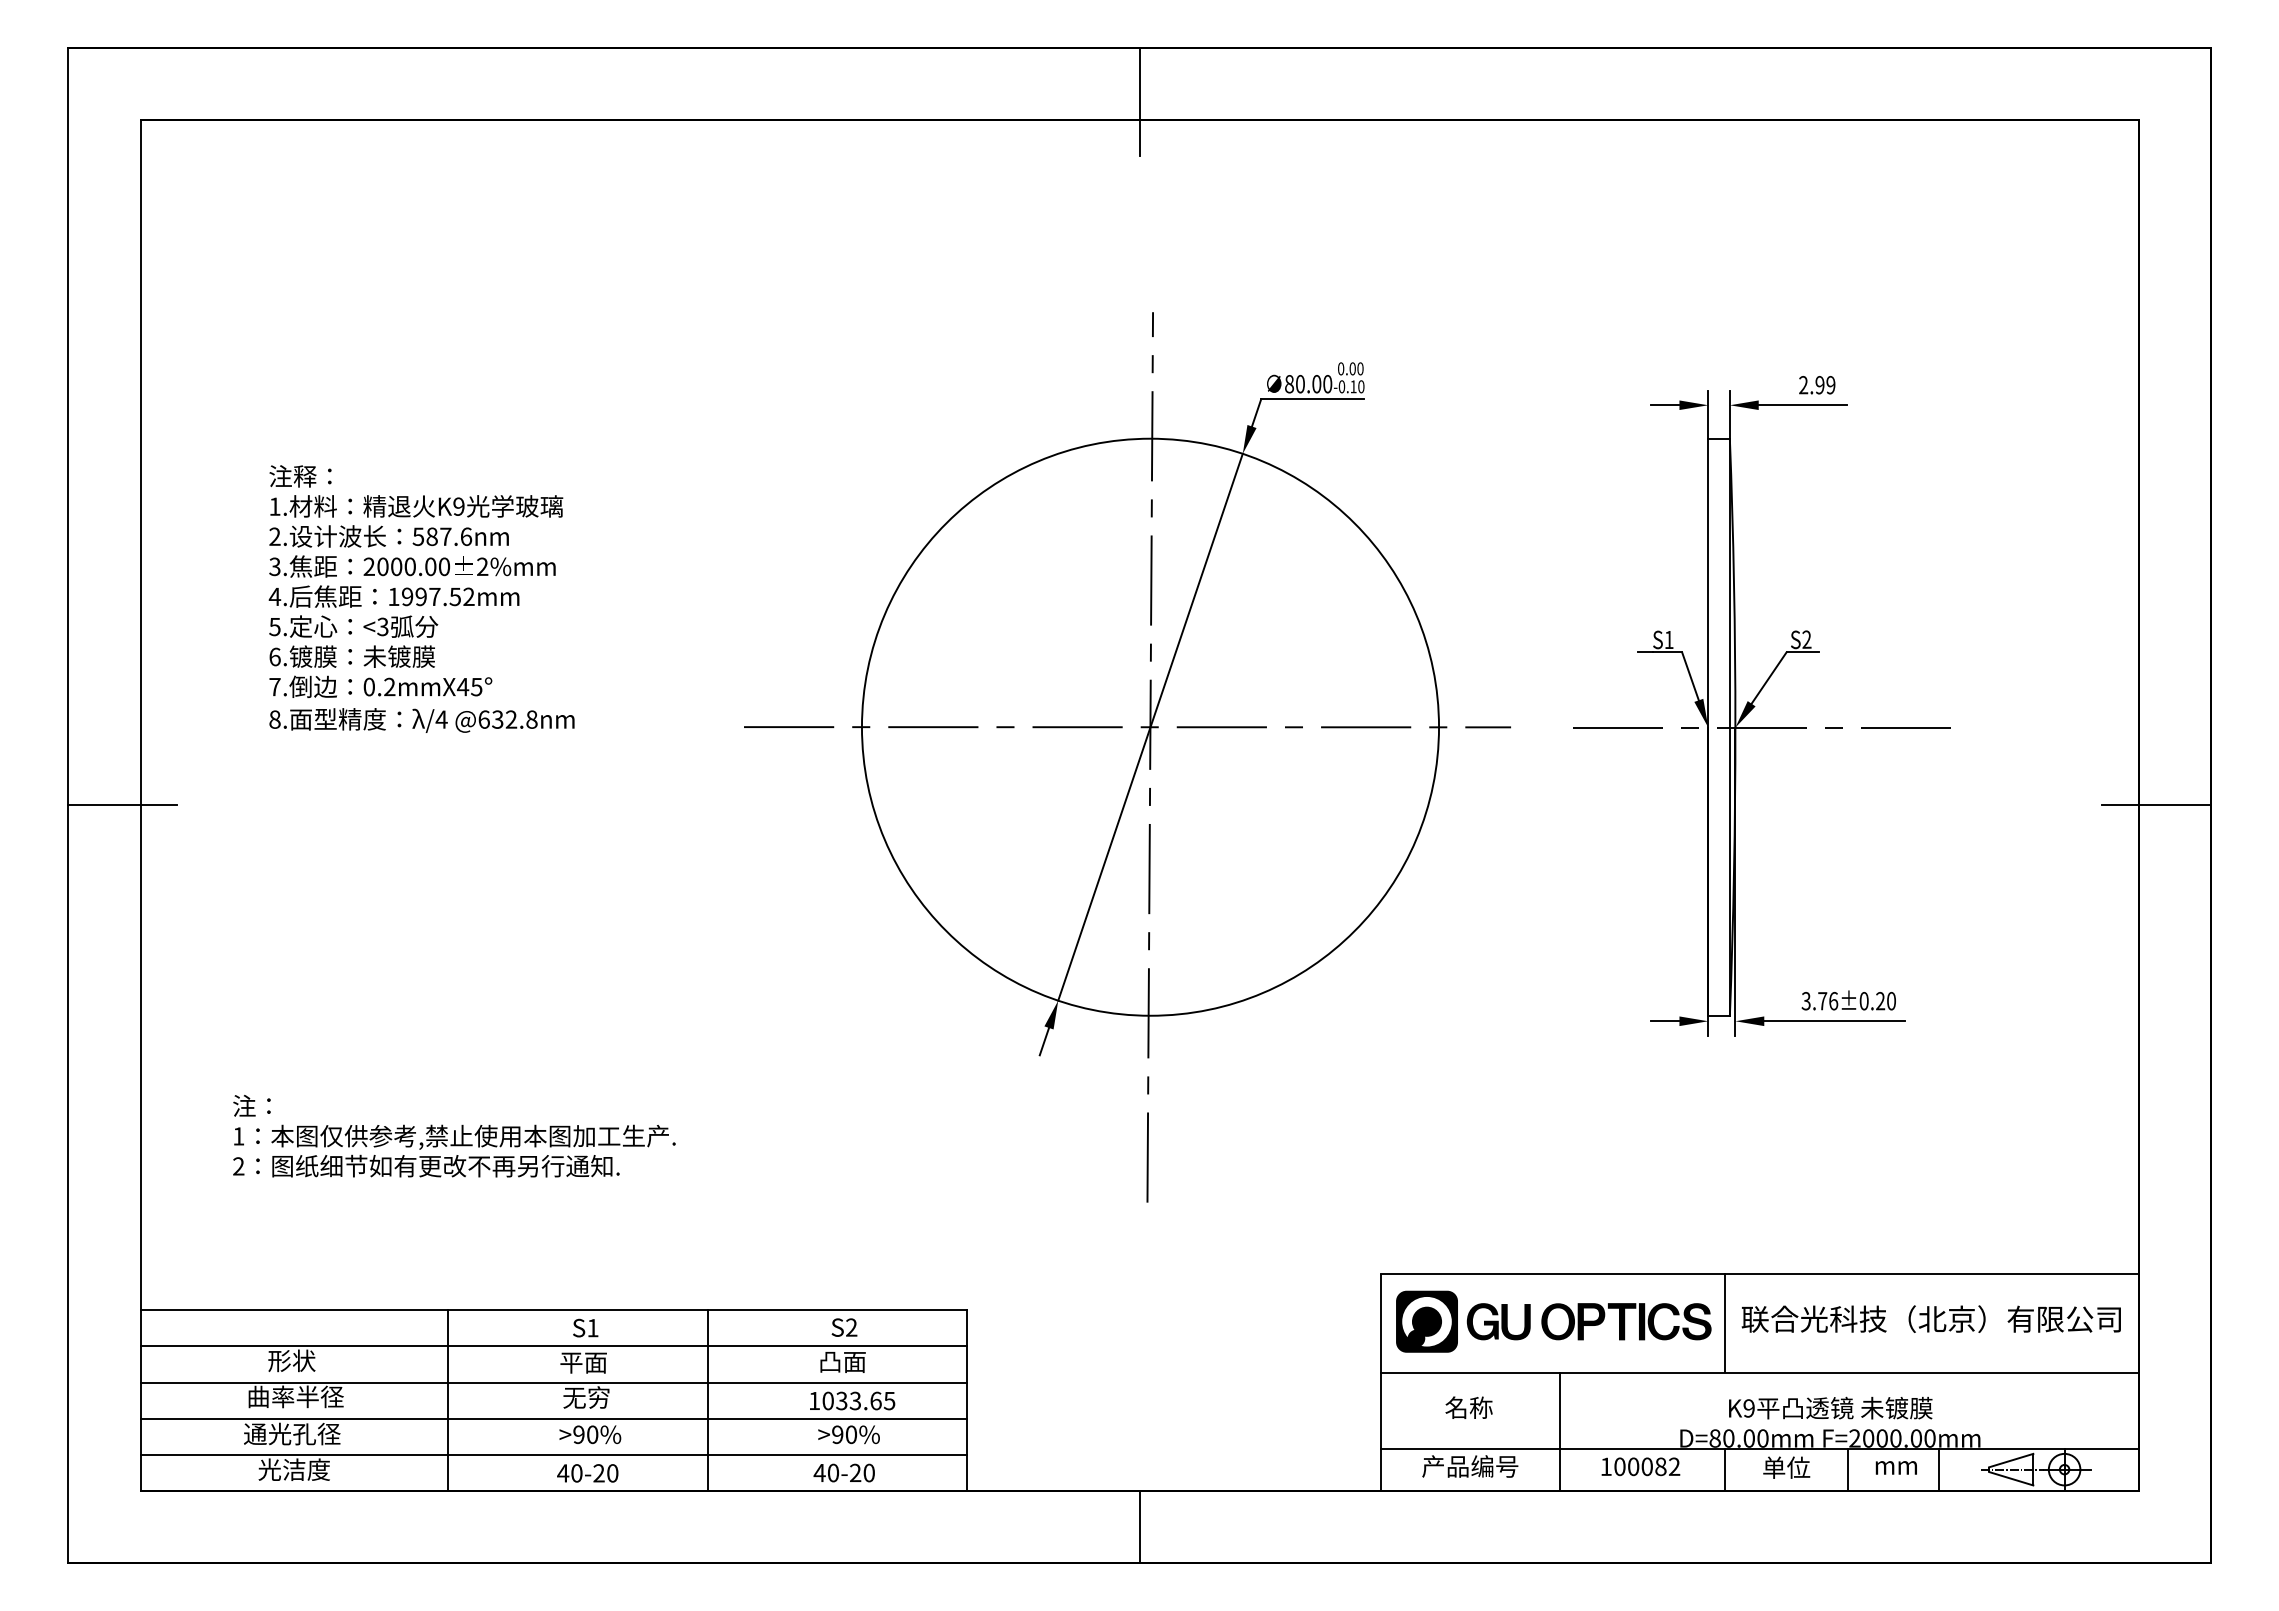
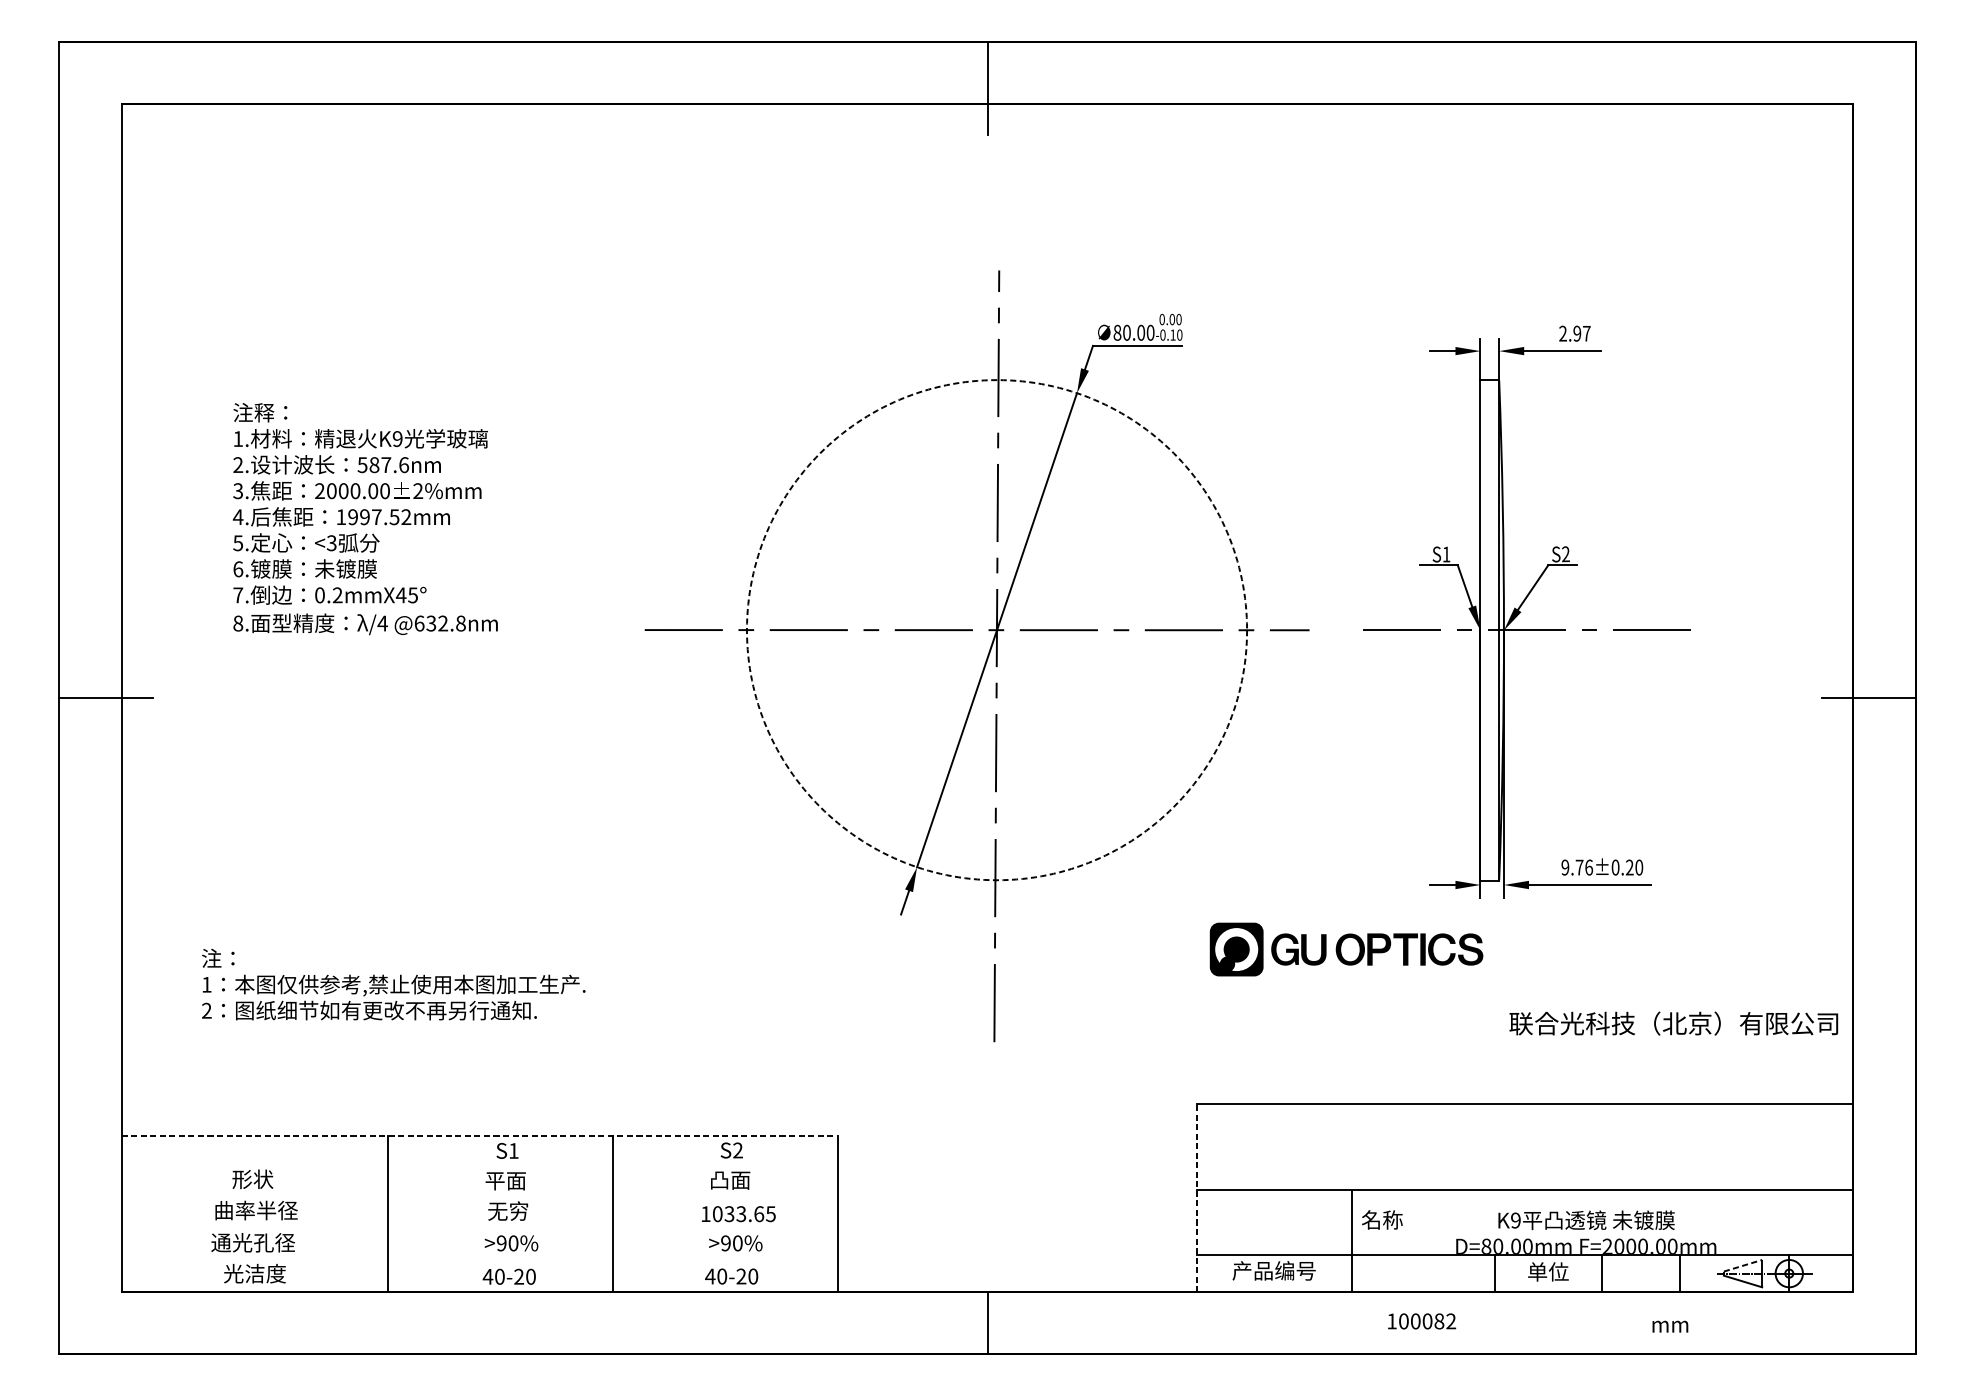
text: (1830, 385) -> (1586, 333), 2.99 -> 2.97
circle: (1150, 726) -> (997, 629), solid -> dashed
text: (1805, 1001) -> (1564, 867), 3.76±0.20 -> 9.76±0.20
line: (554, 1310) -> (480, 1135), solid -> dashed
text: (1930, 1318) -> (1673, 1023), moved
part: (1553, 1321) -> (1346, 949), moved
line: (1724, 1323) -> (1494, 1146), removed
line: (553, 1346) -> (479, 1166), removed
line: (553, 1382) -> (479, 1198), removed
line: (1381, 1382) -> (1197, 1198), solid -> dashed
text: (1468, 1407) -> (1381, 1219), moved
line: (553, 1418) -> (479, 1229), removed
line: (553, 1454) -> (479, 1260), removed
line: (2011, 1460) -> (1743, 1265), solid -> dashed
text: (1640, 1466) -> (1421, 1321), moved
text: (1895, 1467) -> (1669, 1326), moved

